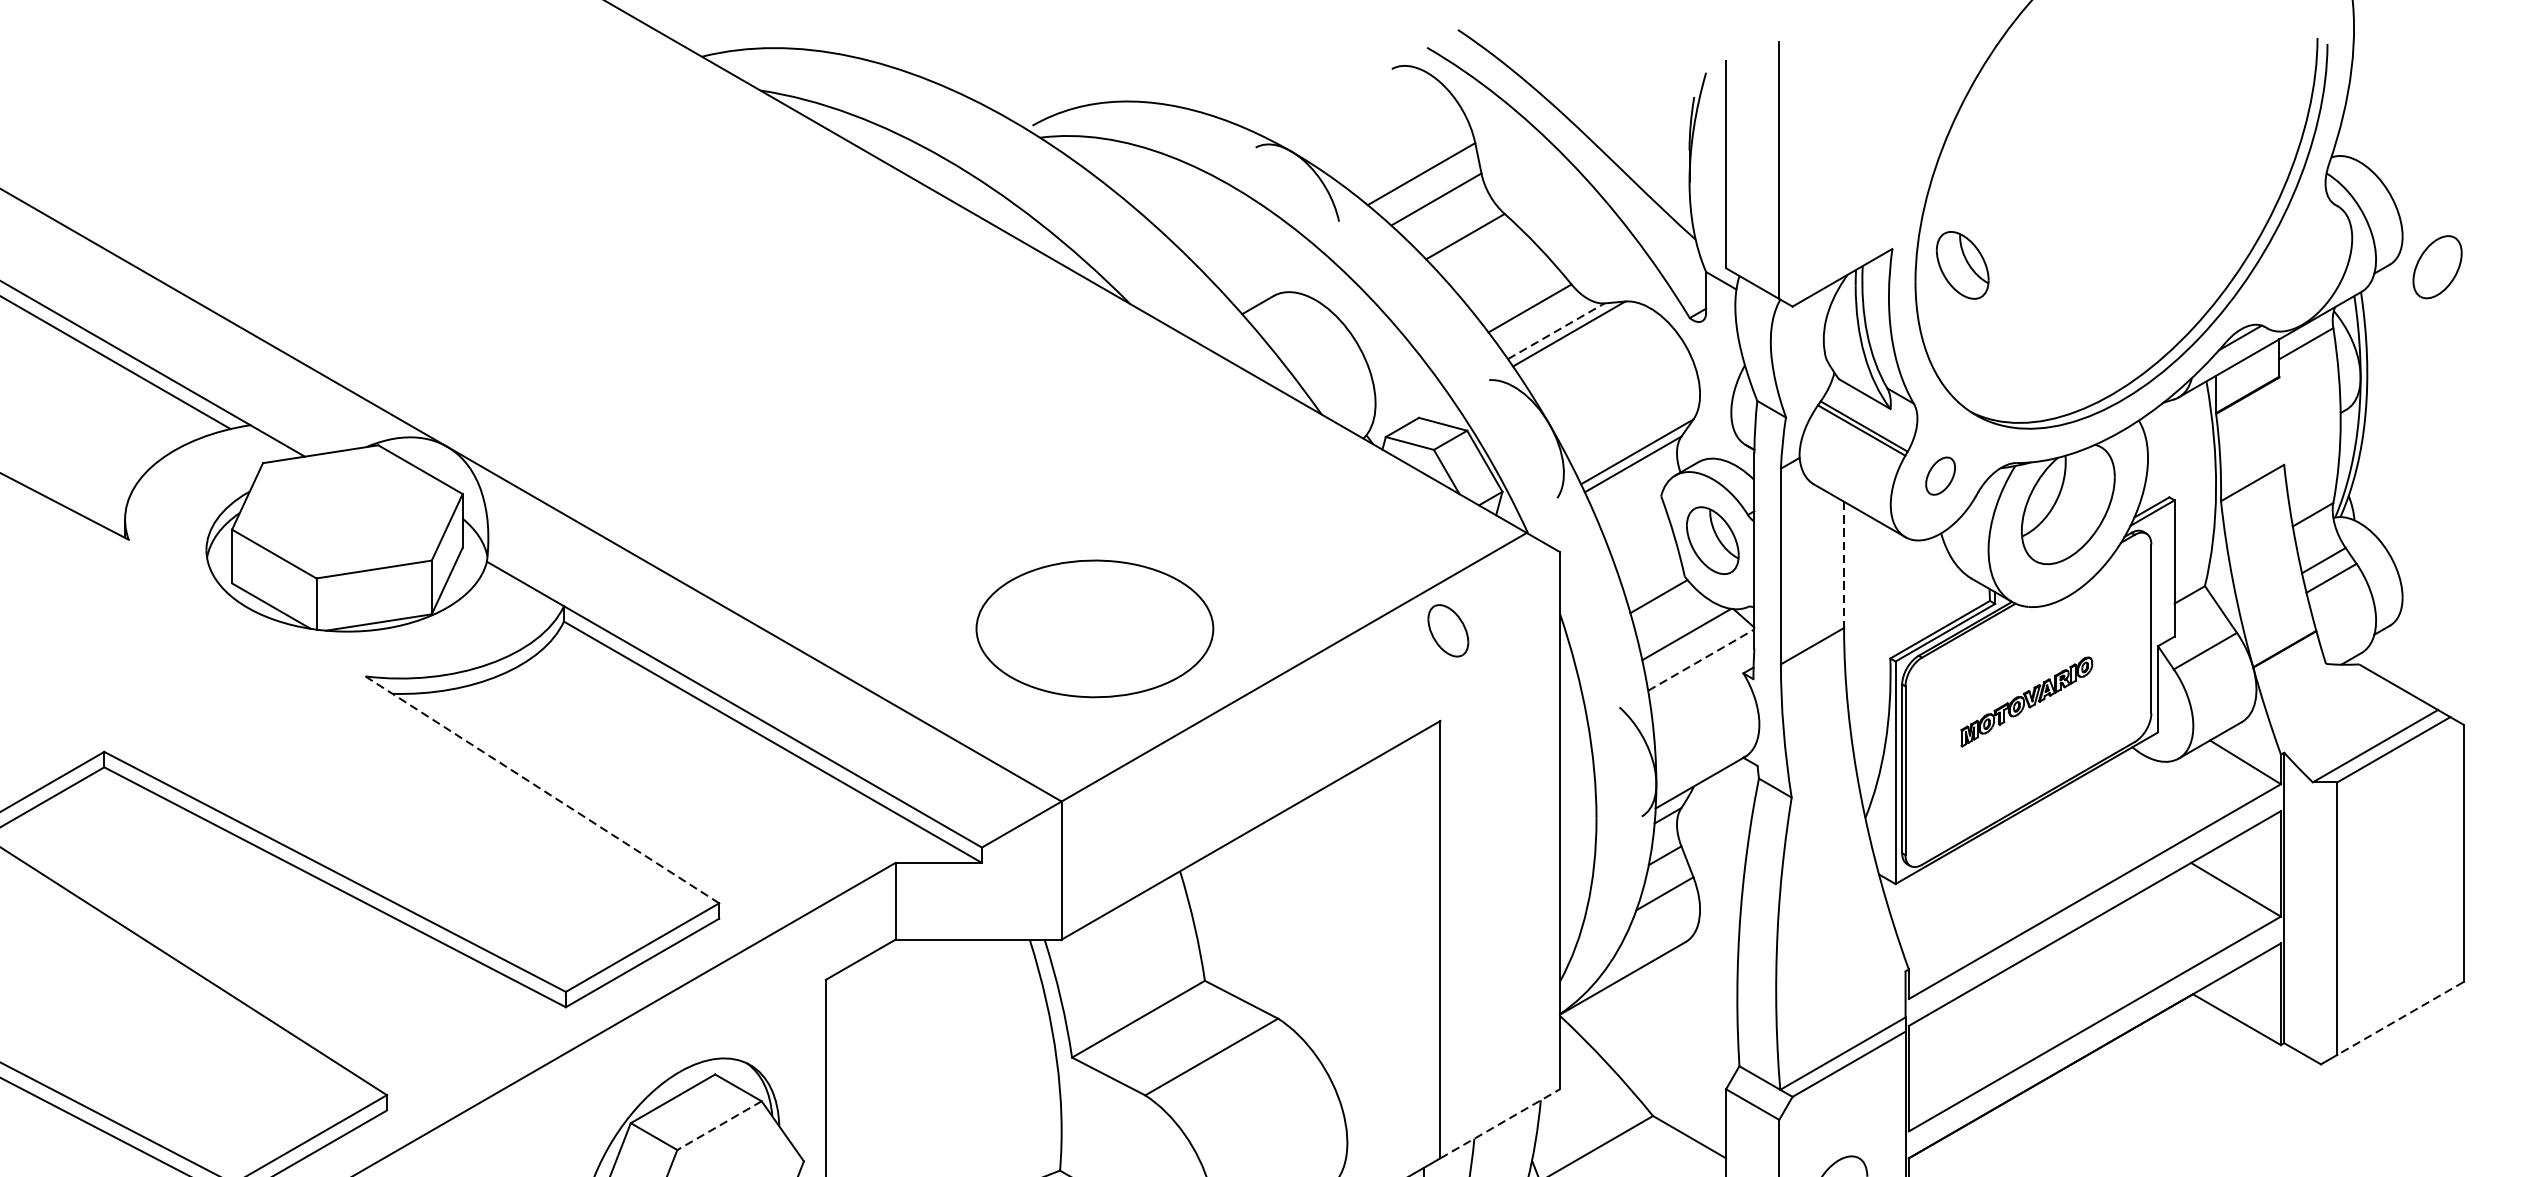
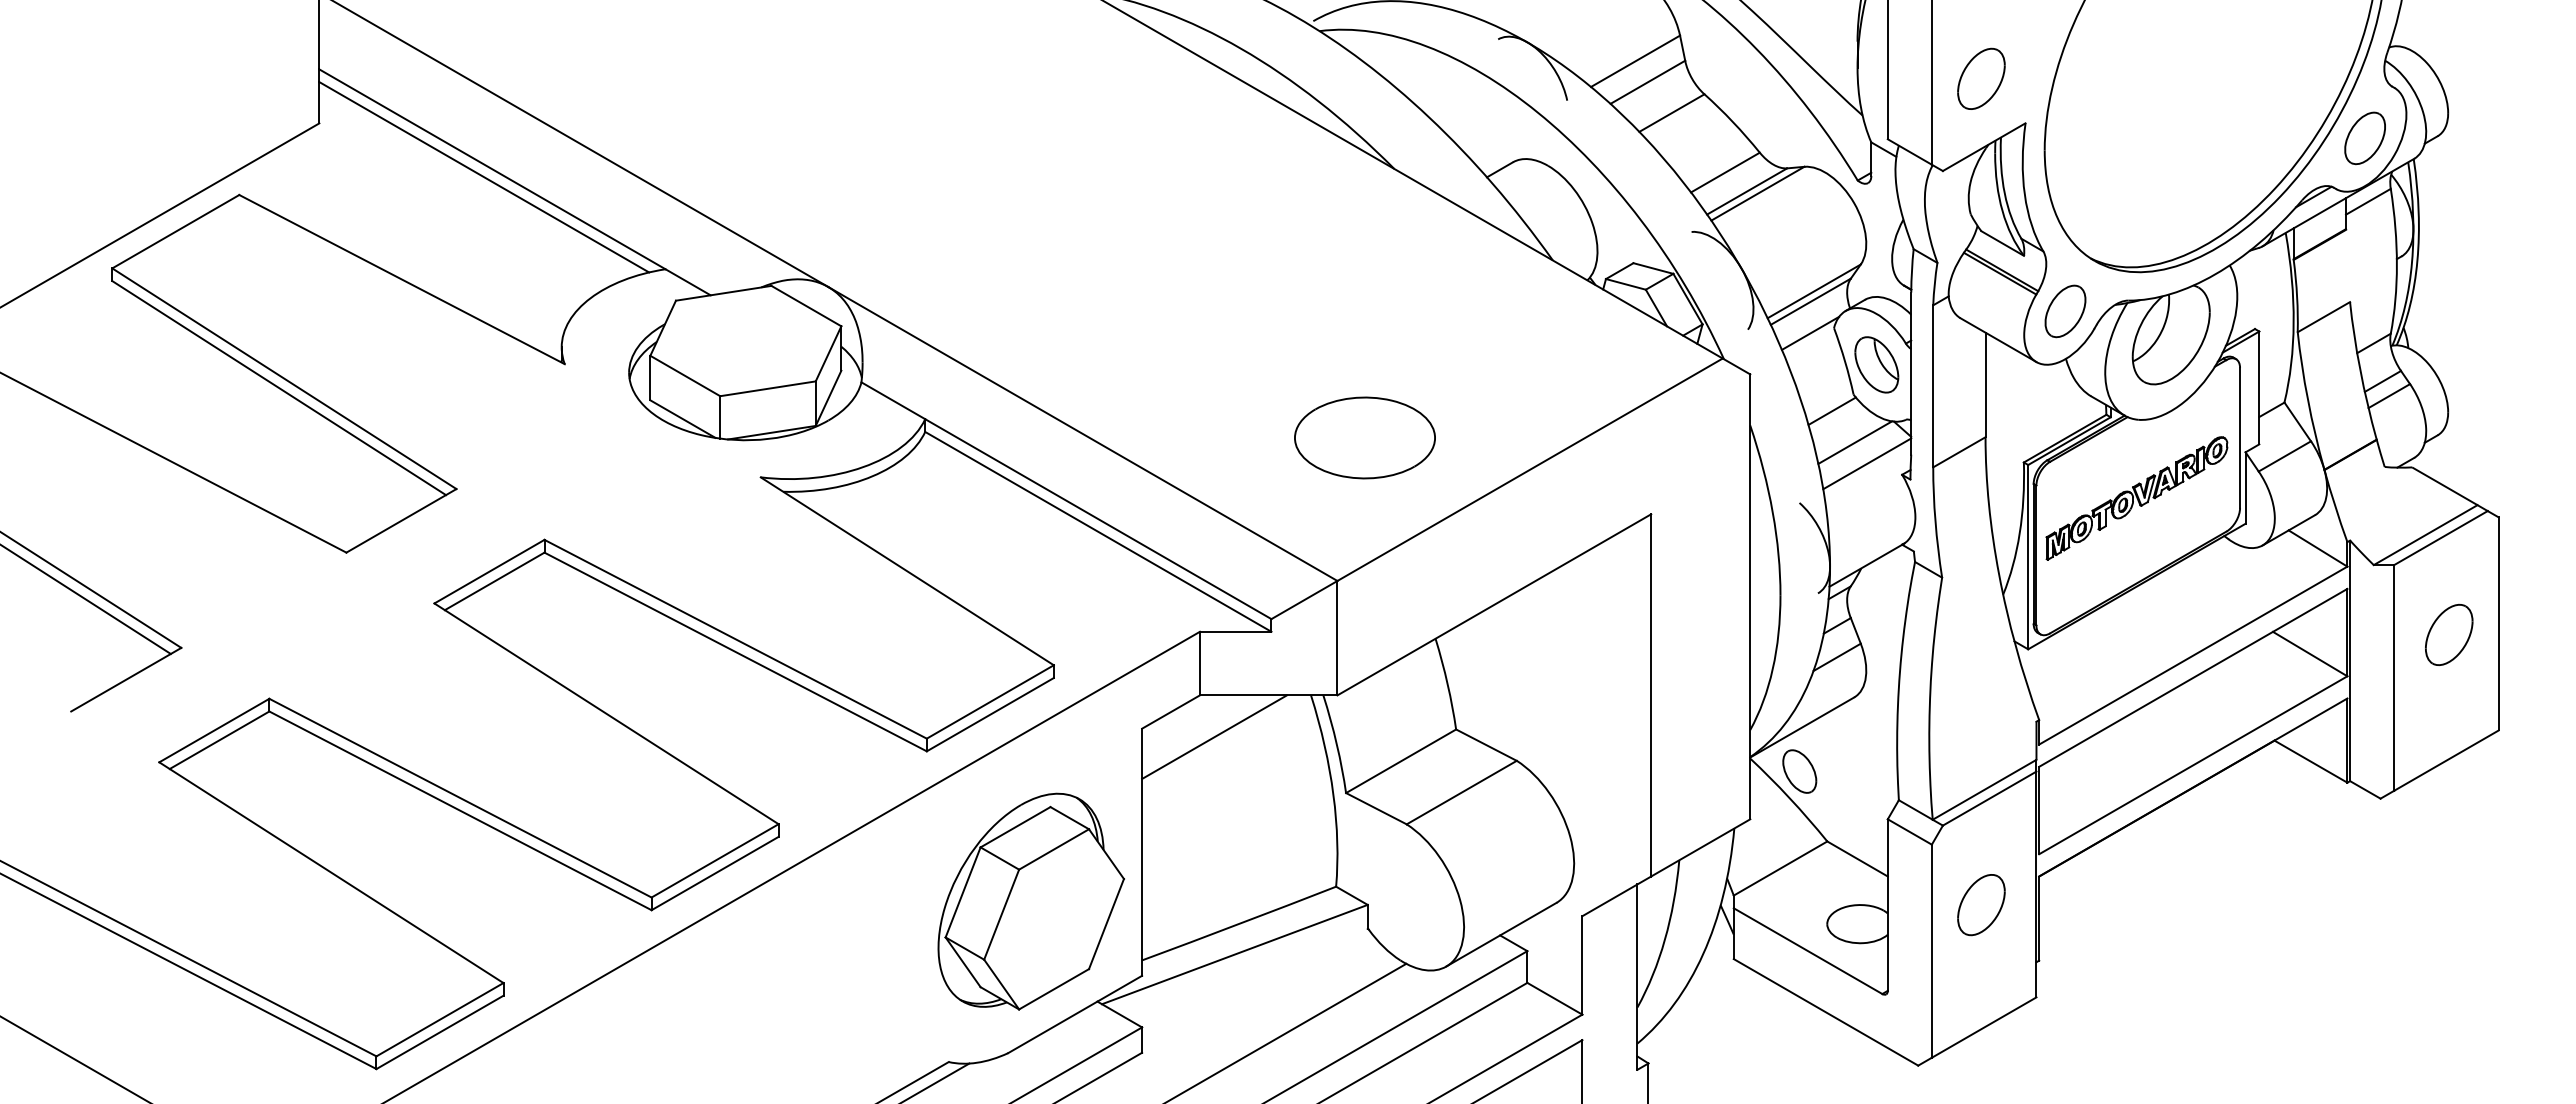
part: (1839, 194) -> (1981, 78), added
part: (1962, 264) -> (2083, 136), removed
part: (2436, 267) -> (2364, 138), moved
line: (1556, 331) -> (1747, 191), dashed -> solid
part: (1940, 476) -> (2065, 311), size x1.67
line: (1632, 501) -> (1810, 332), added
line: (1844, 565) -> (1985, 385), dashed -> solid
part: (1094, 628) -> (1364, 437), size x0.71
part: (1448, 630) -> (1799, 771), moved
line: (1701, 659) -> (1867, 463), dashed -> solid
part: (2026, 701) -> (2136, 498), size x1.67
line: (541, 790) -> (906, 571), dashed -> solid
part: (2404, 866) -> (2449, 634), added
line: (913, 989) -> (1214, 736), added
line: (2400, 1018) -> (2446, 760), dashed -> solid
line: (1501, 1123) -> (1701, 847), dashed -> solid
line: (718, 1125) -> (1053, 849), dashed -> solid

